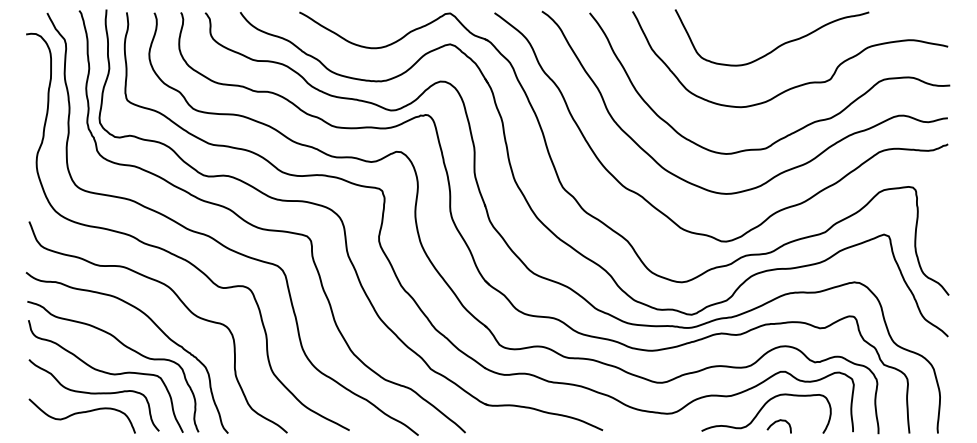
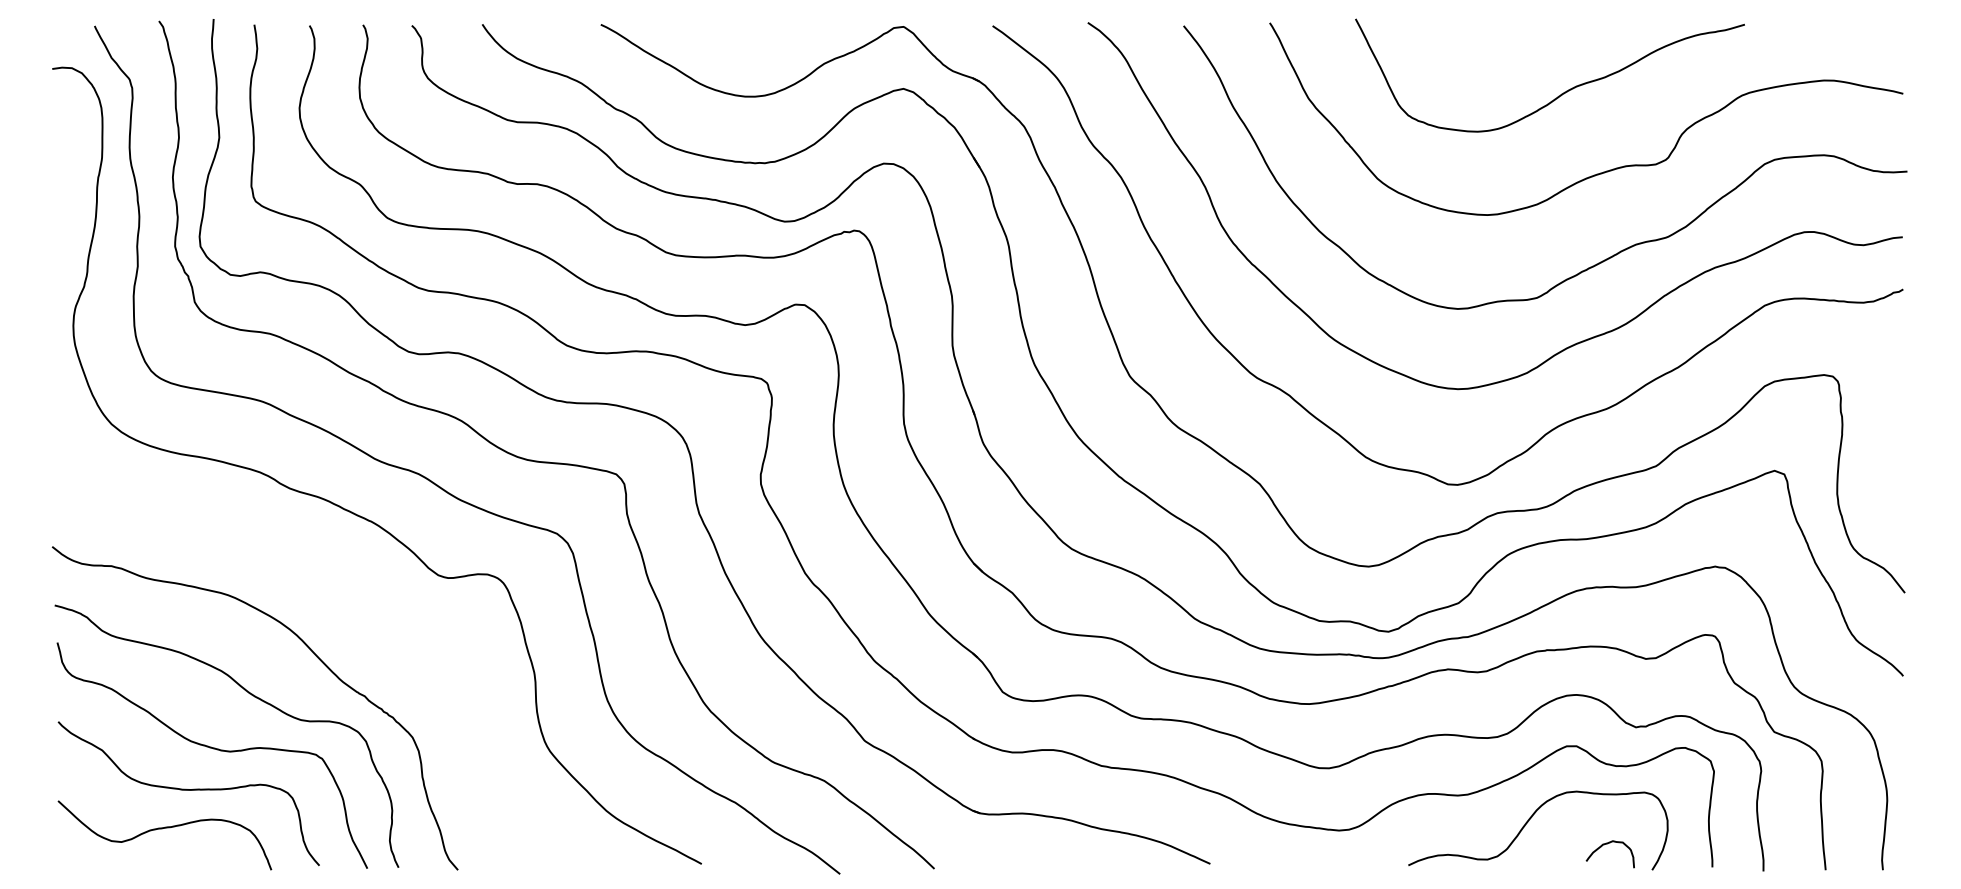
curve: (183, 305) -> (368, 613), removed
curve: (777, 422) -> (1606, 846), moved

